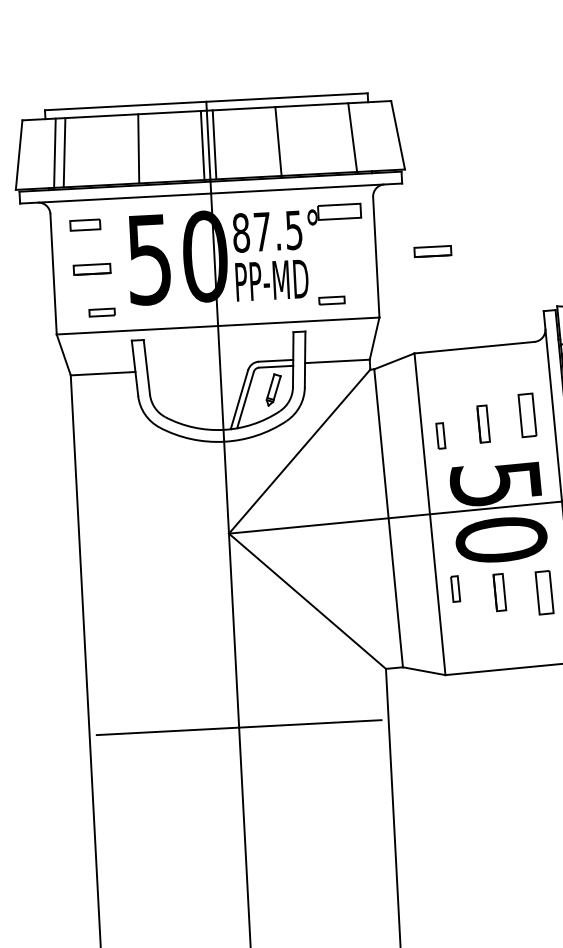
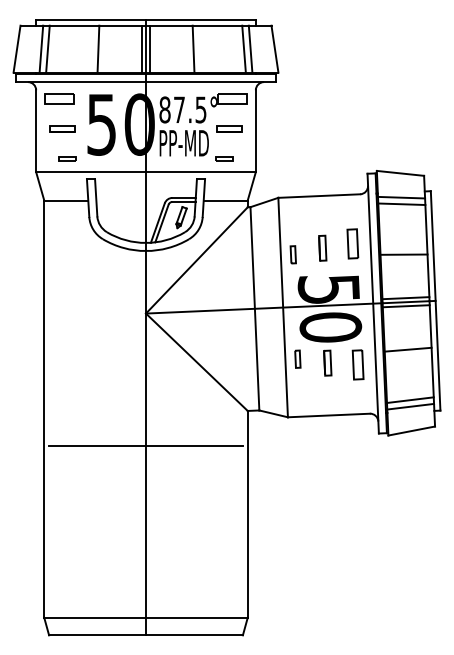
line: (362, 136) -> (250, 48), added
part: (85, 224) -> (59, 98), size x1.43
part: (432, 250) -> (229, 128), moved

